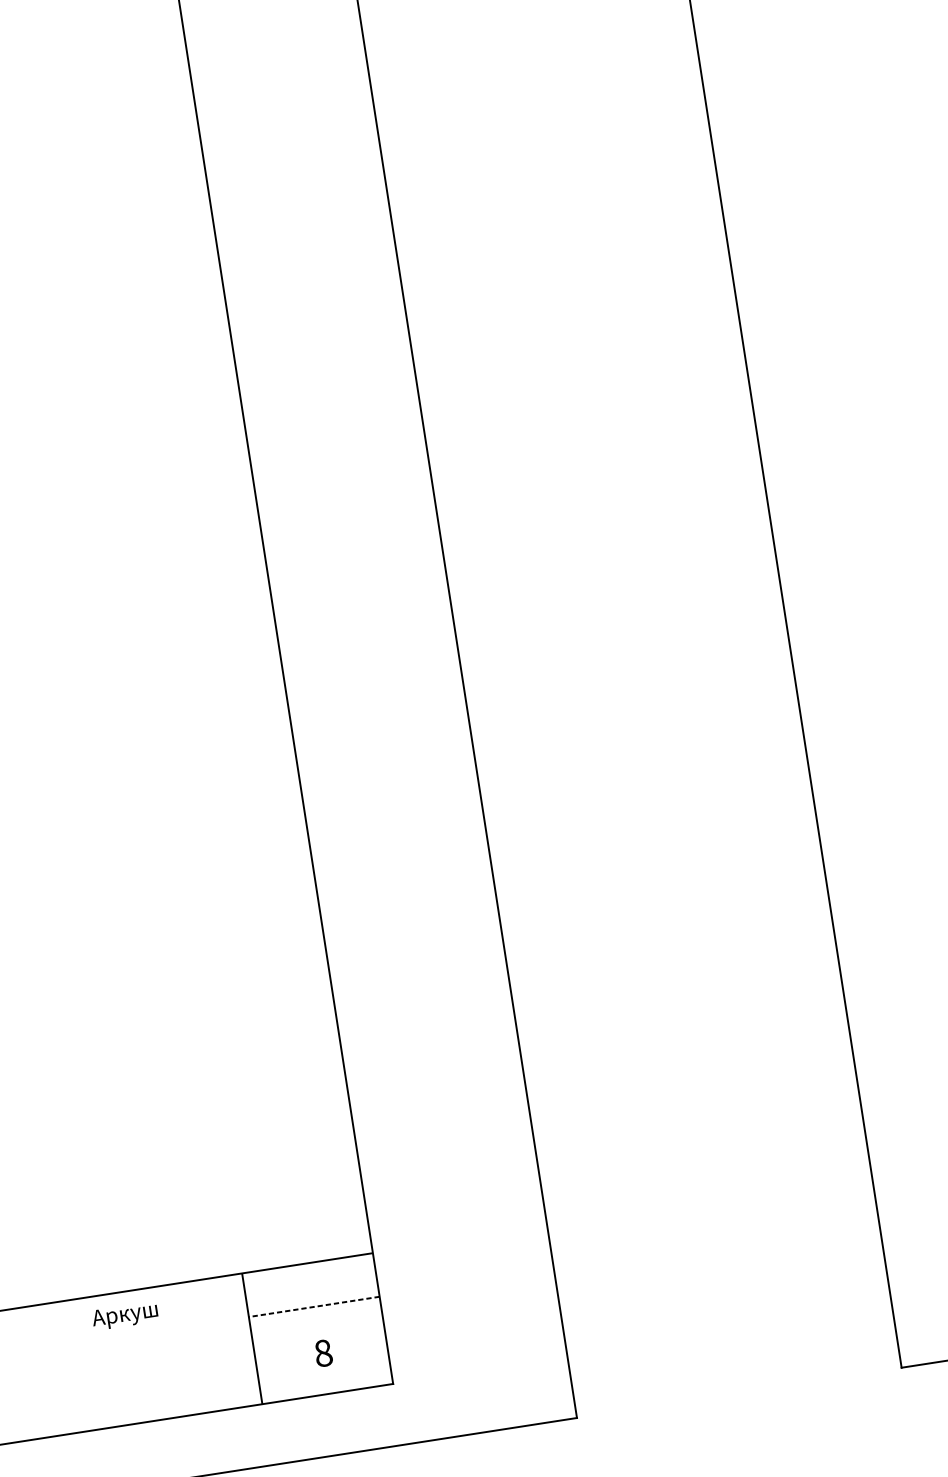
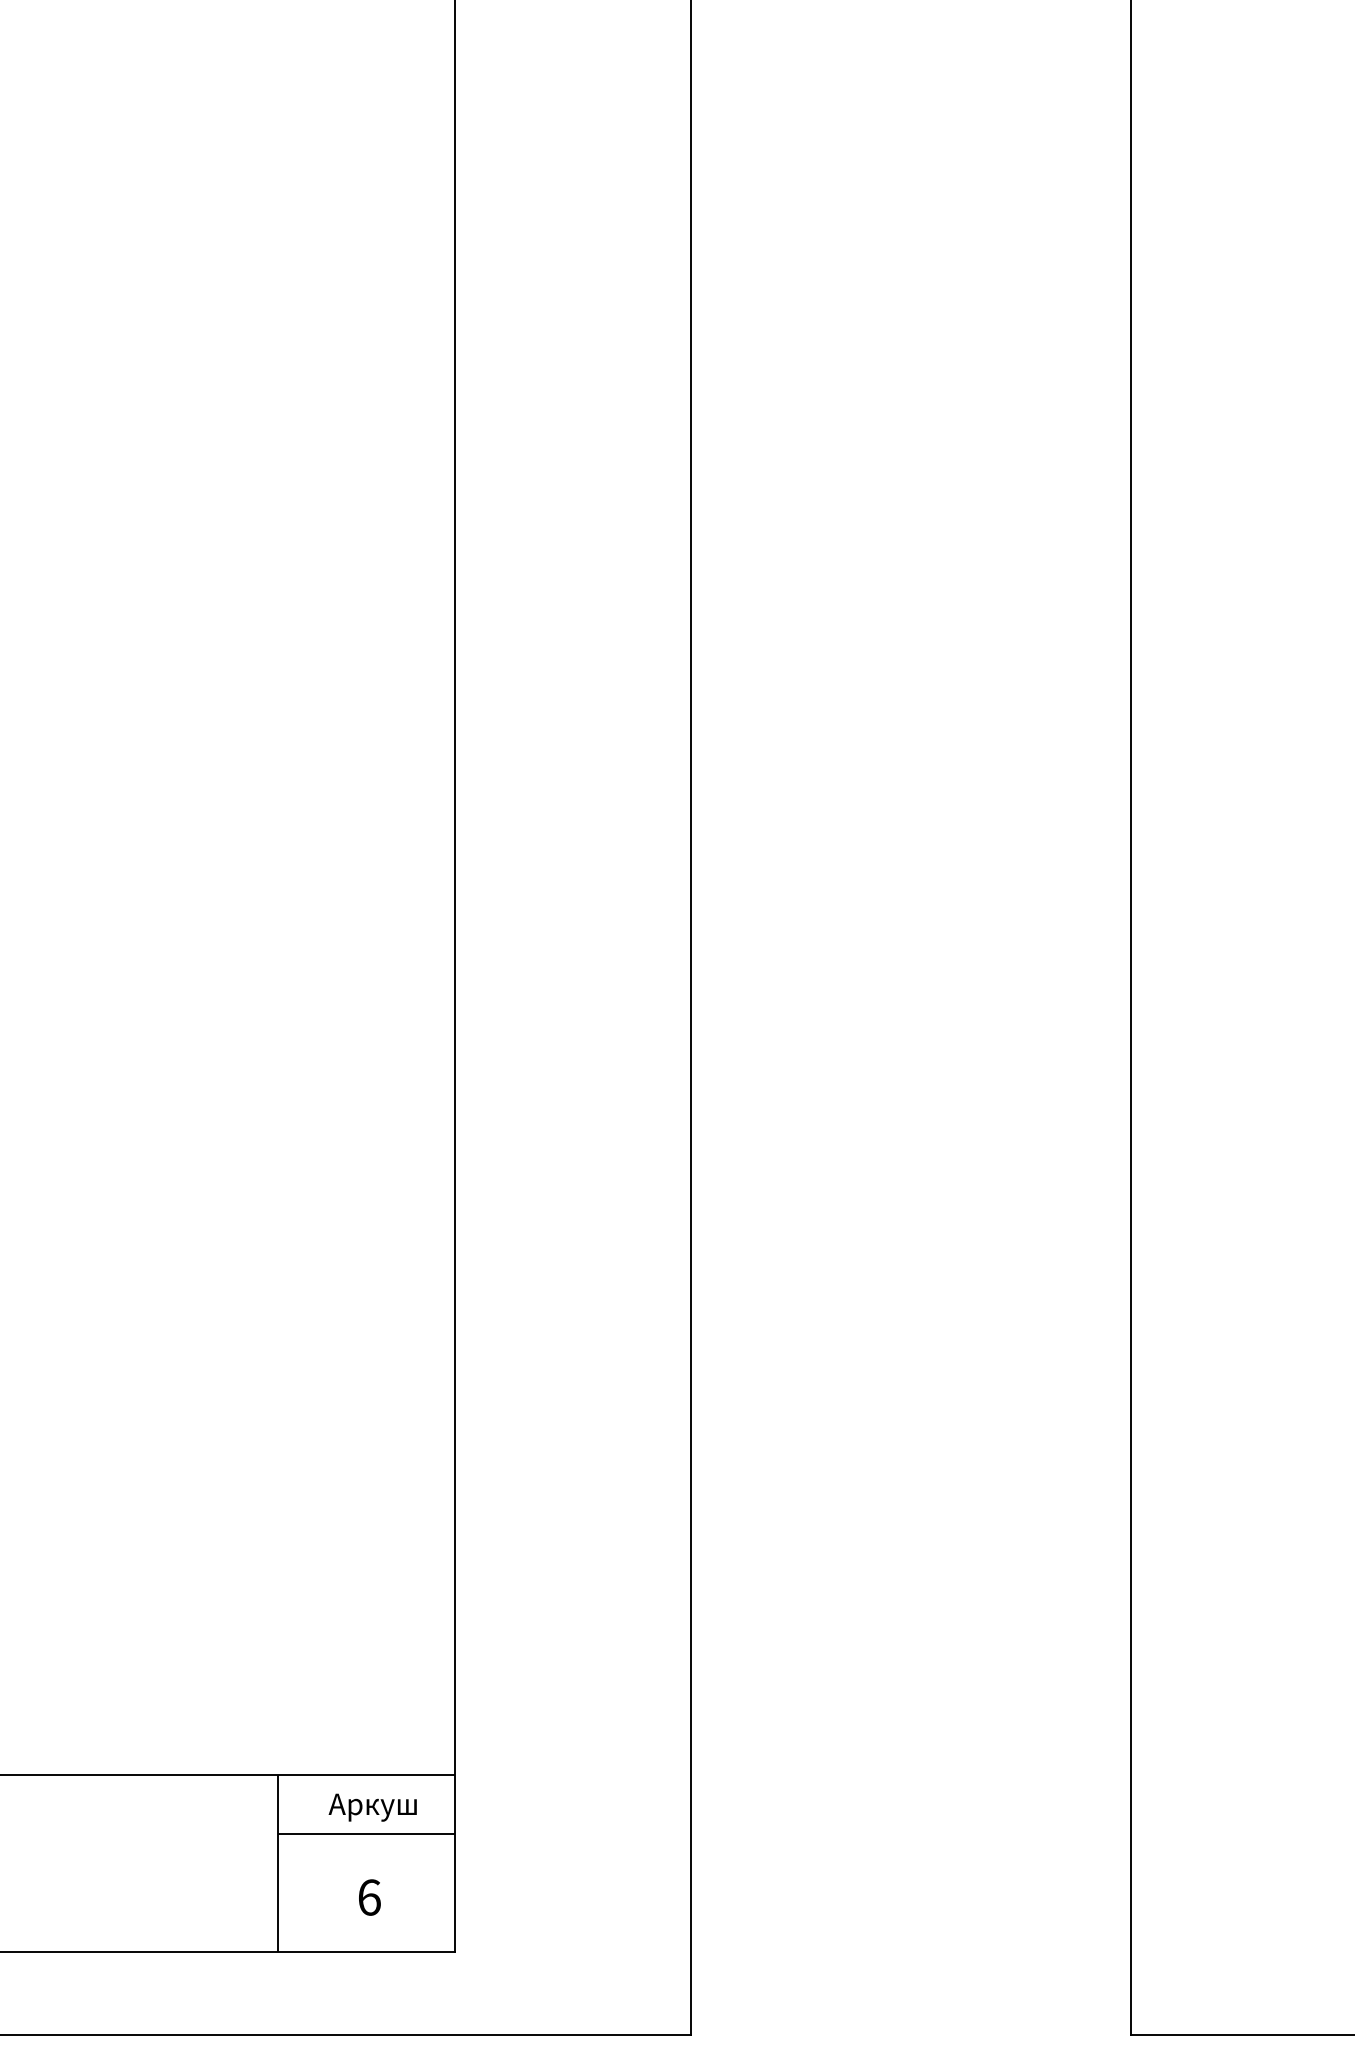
line: (314, 1307) -> (366, 1834), dashed -> solid
text: (124, 1315) -> (372, 1807), moved
text: (323, 1353) -> (369, 1897), 8 -> 6

